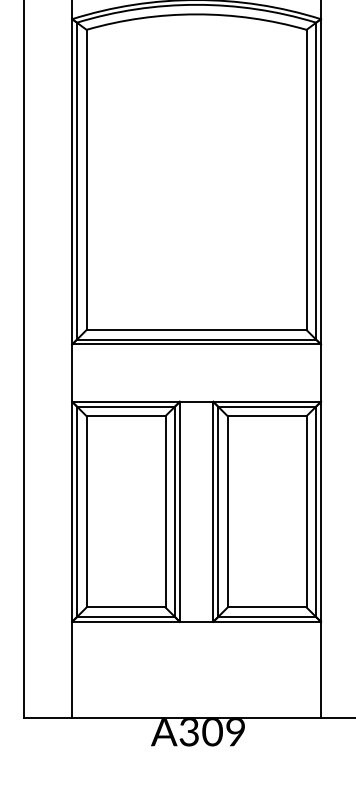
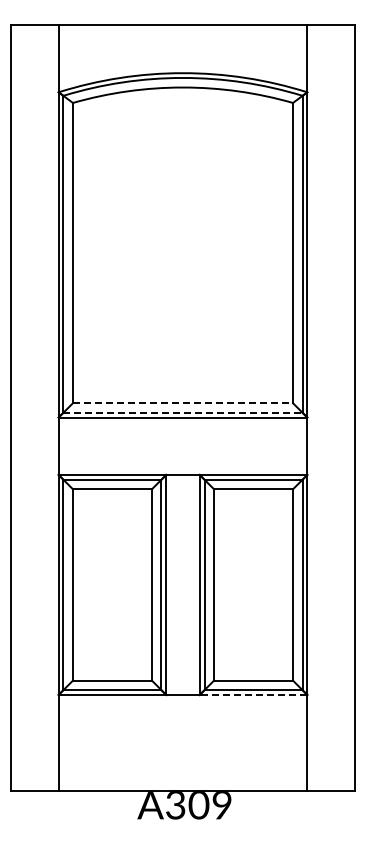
line: (197, 330) -> (183, 403), solid -> dashed
line: (197, 339) -> (183, 412), solid -> dashed
line: (267, 621) -> (253, 694), solid -> dashed

